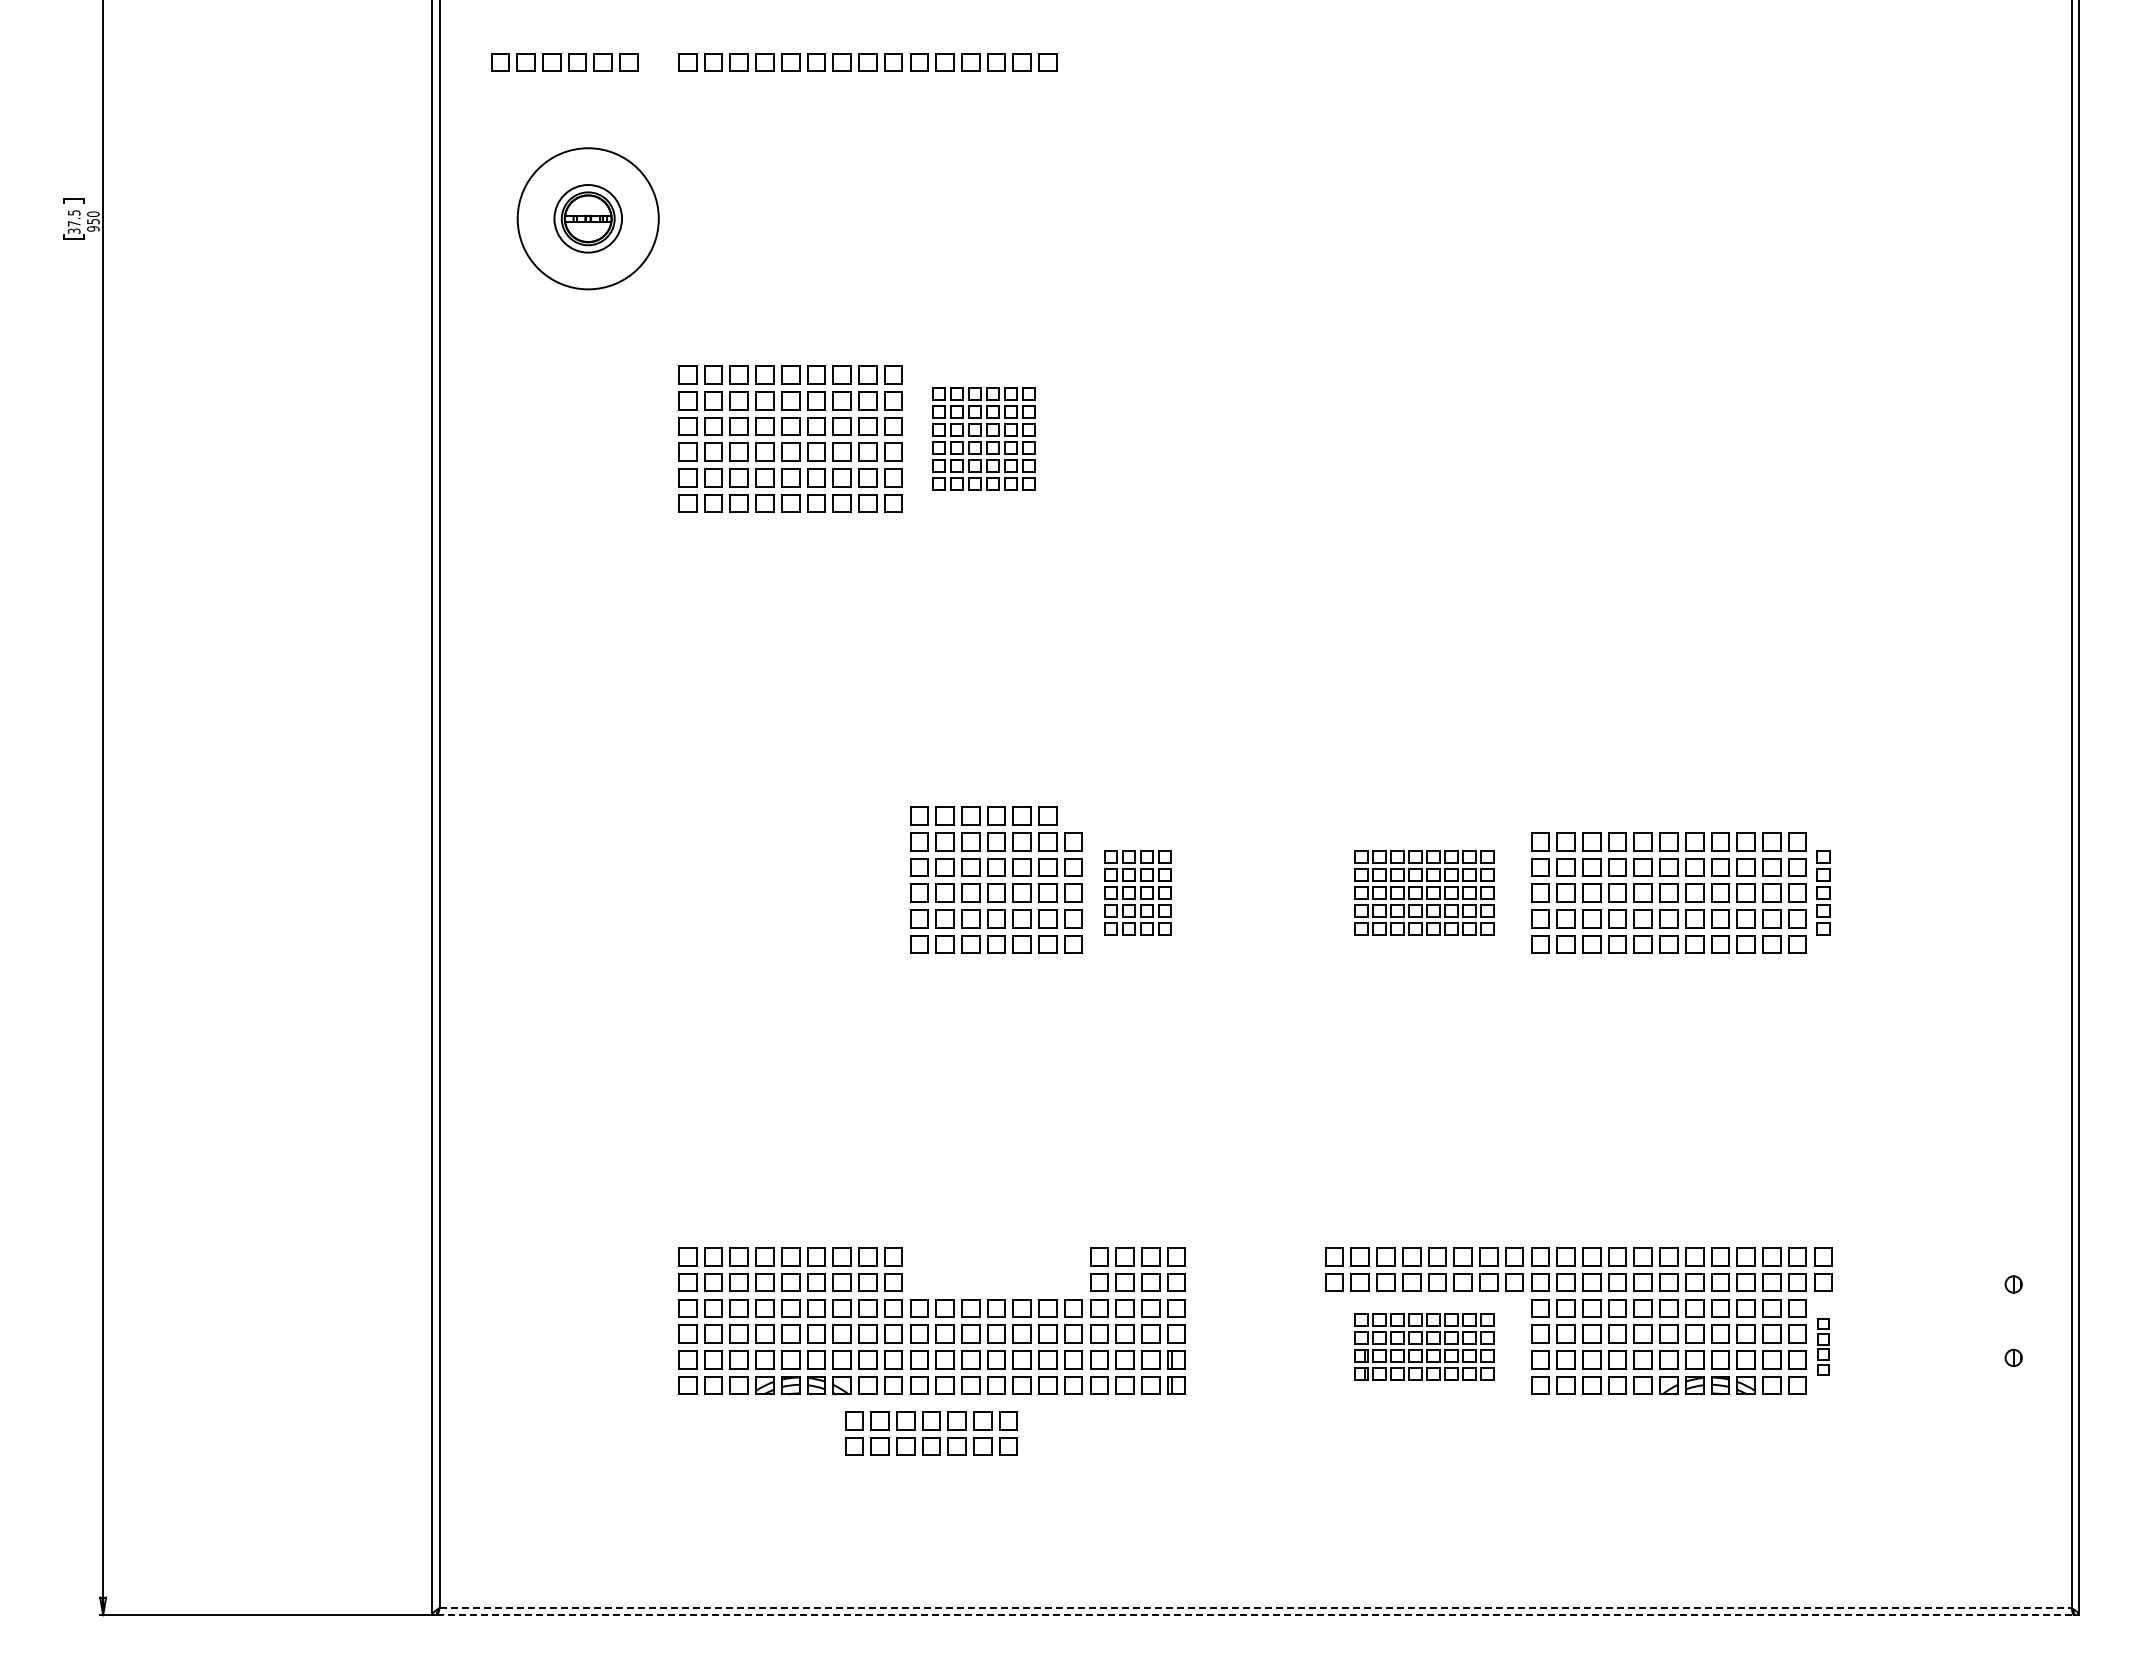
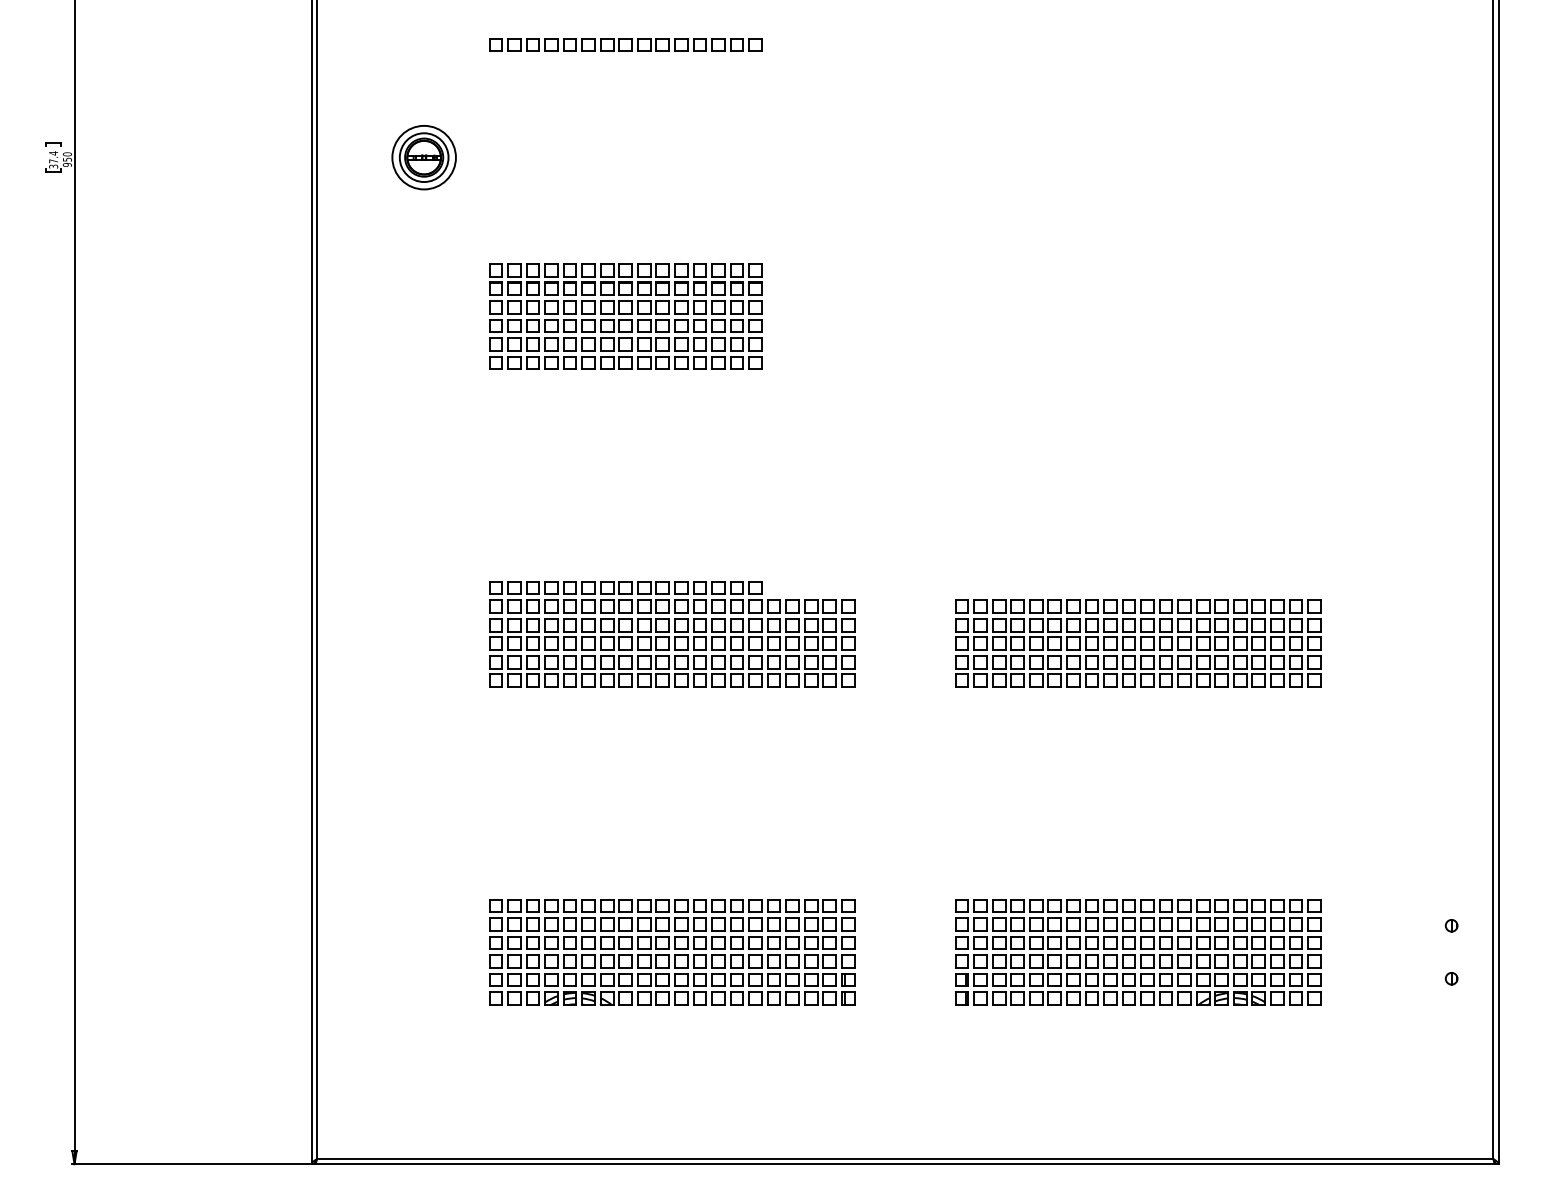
part: (564, 62) -> (407, 44), removed
text: (74, 212) -> (53, 153), 37.5 -> 37.4
circle: (588, 218) -> (424, 157), size x0.62
part: (983, 438) -> (709, 316), size x1.43
part: (790, 879) -> (569, 633), added
part: (1137, 892) -> (820, 643), size x1.43
part: (1424, 892) -> (1026, 643), size x1.43
part: (1823, 892) -> (1314, 643), size x1.43
part: (1424, 1346) -> (1026, 970), size x1.43
part: (1823, 1346) -> (1314, 970), size x1.67
part: (931, 1433) -> (718, 914), moved
line: (1256, 1608) -> (905, 1159), dashed -> solid
line: (1256, 1615) -> (905, 1164), dashed -> solid

